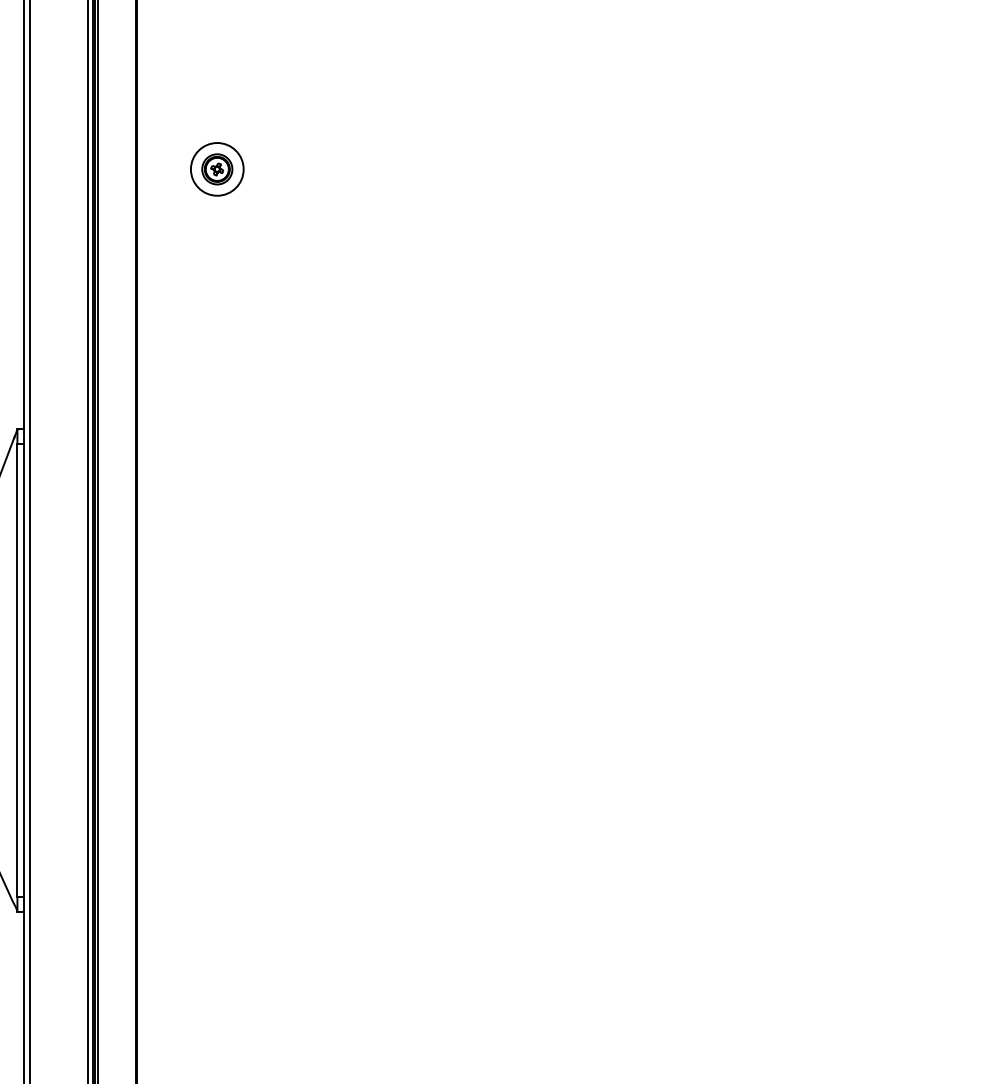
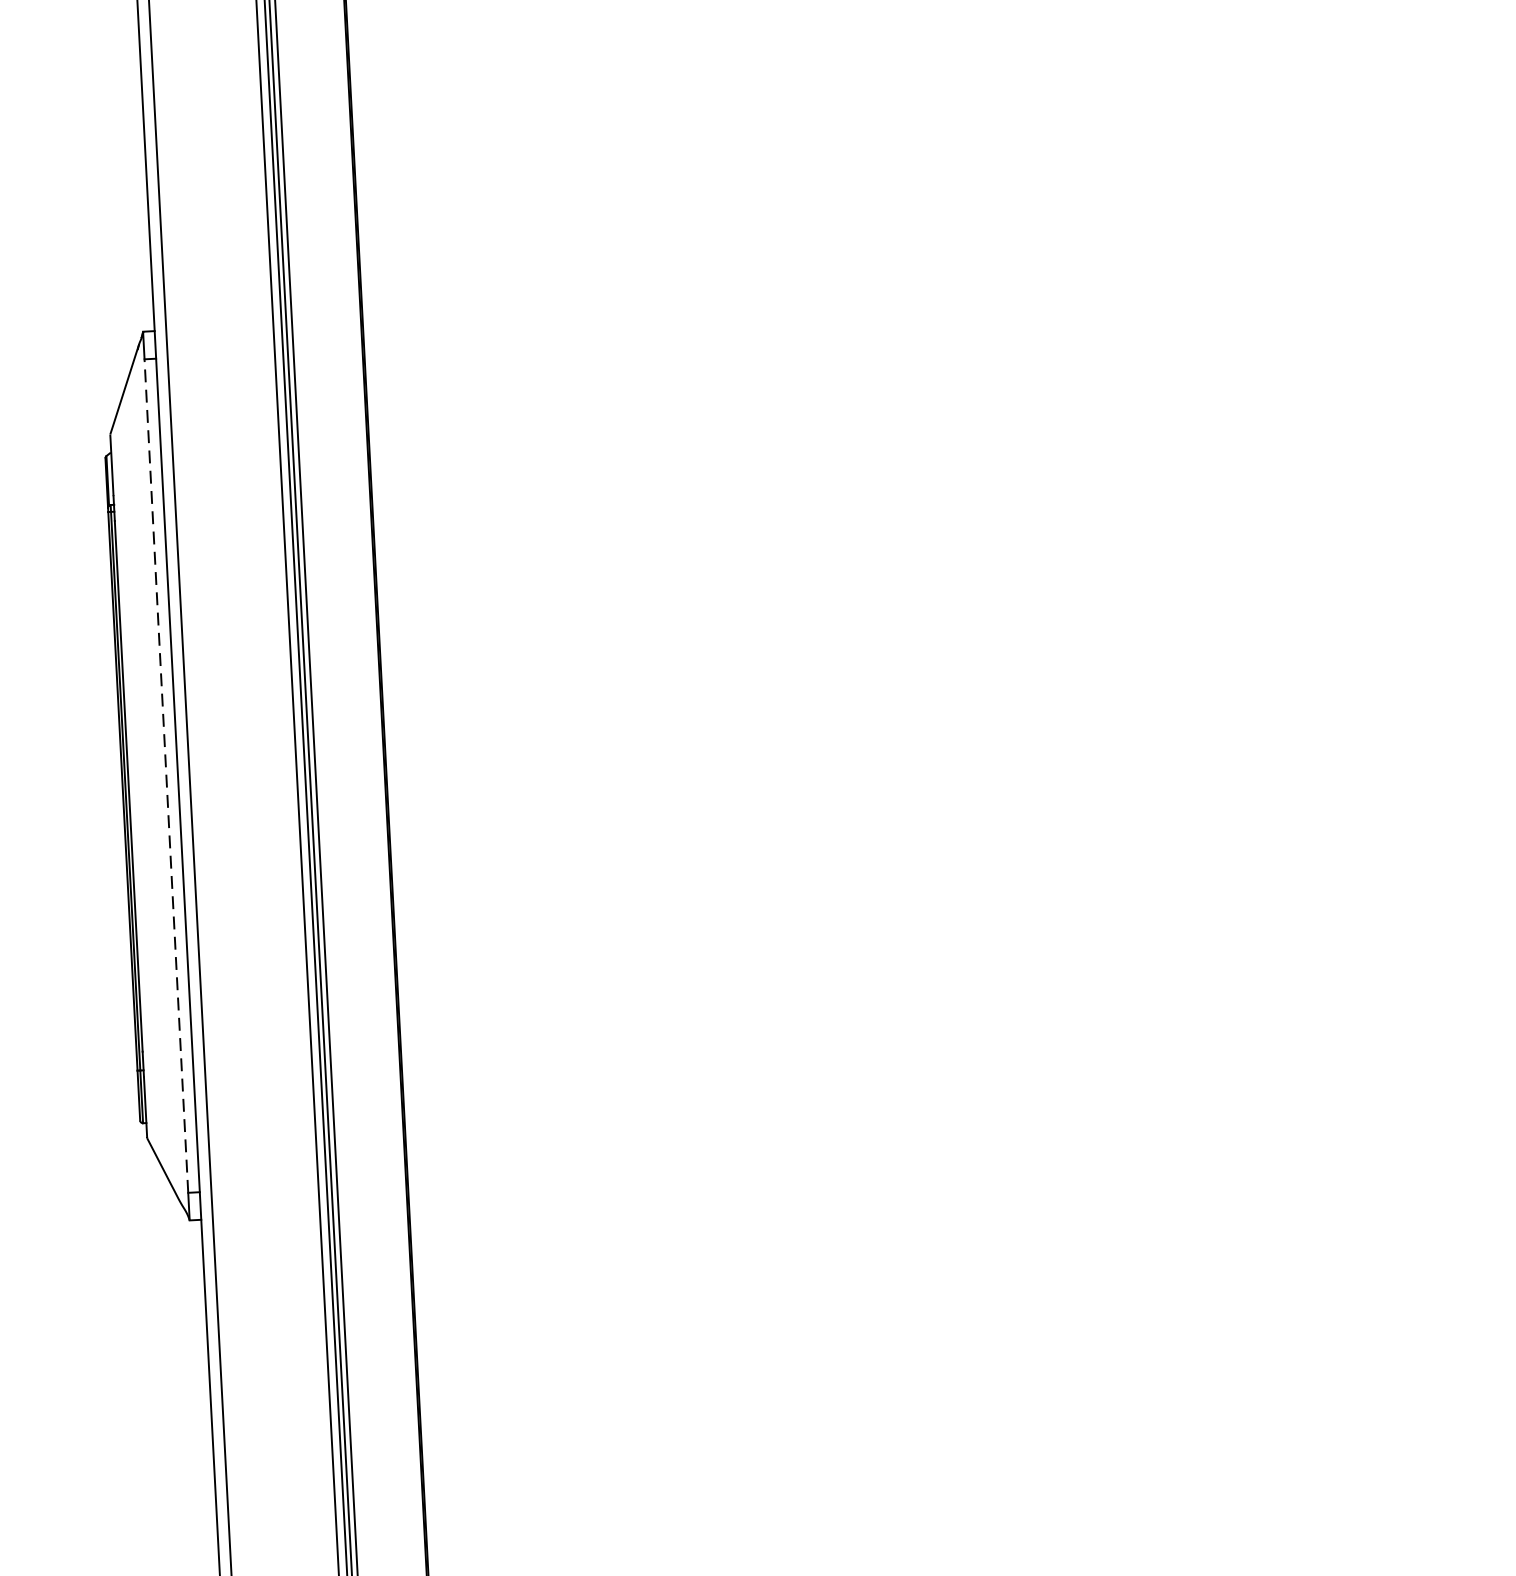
line: (17, 670) -> (166, 775), solid -> dashed

